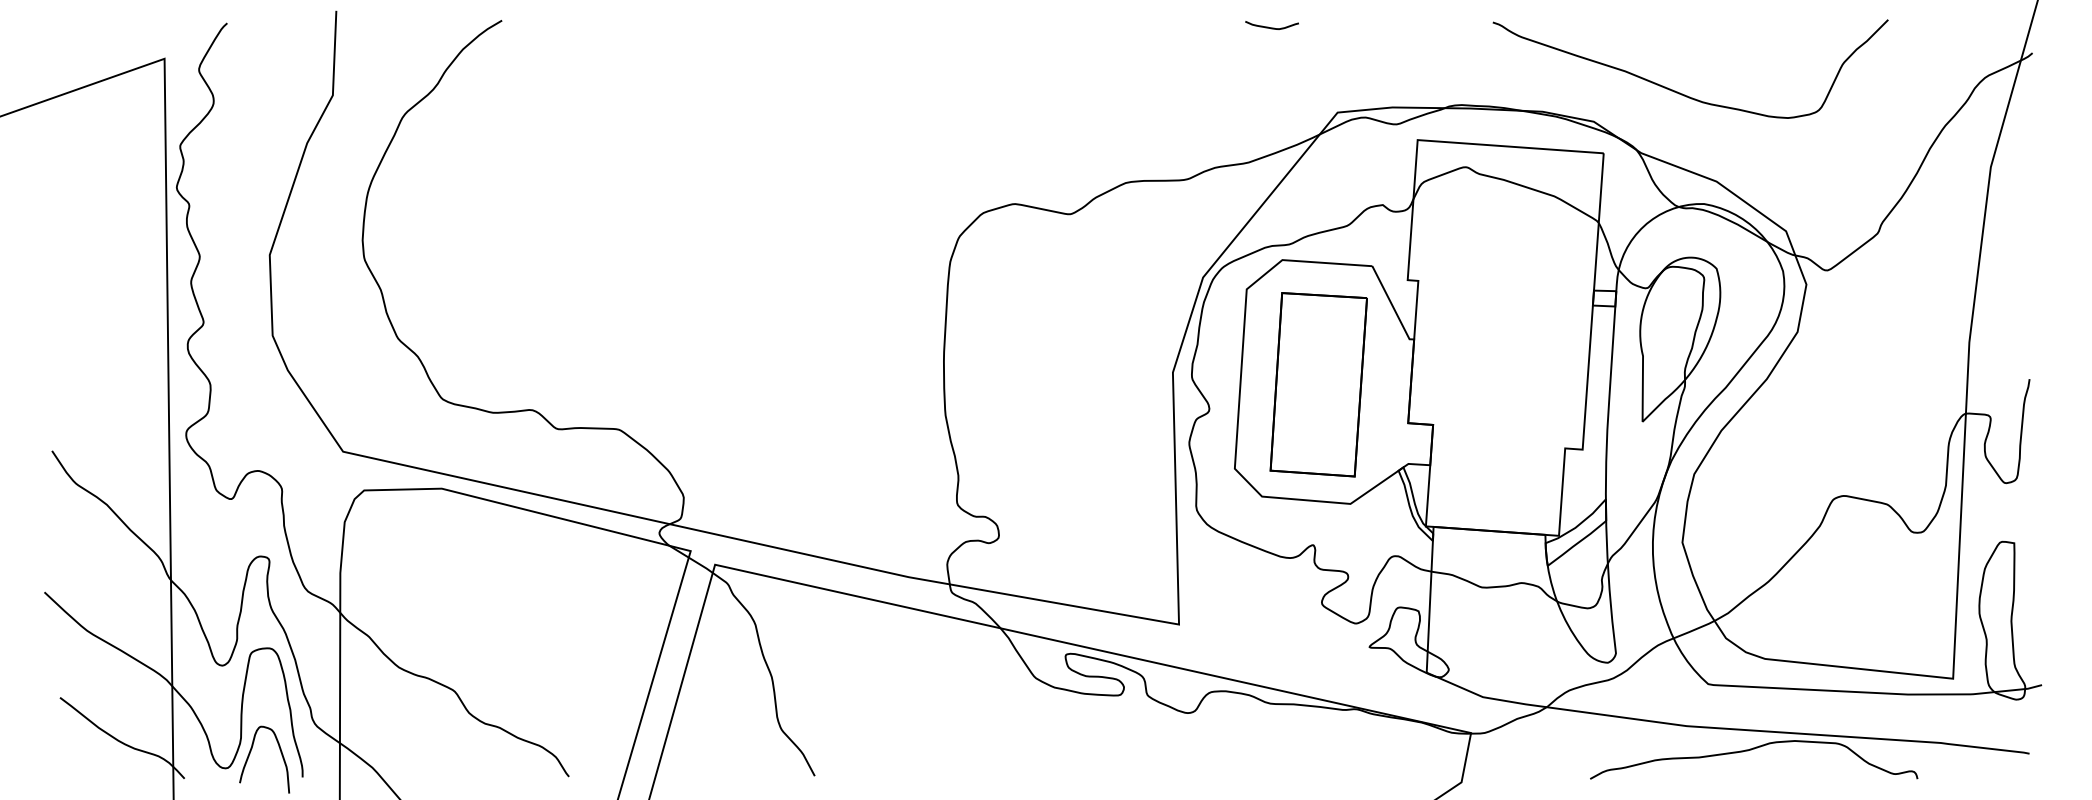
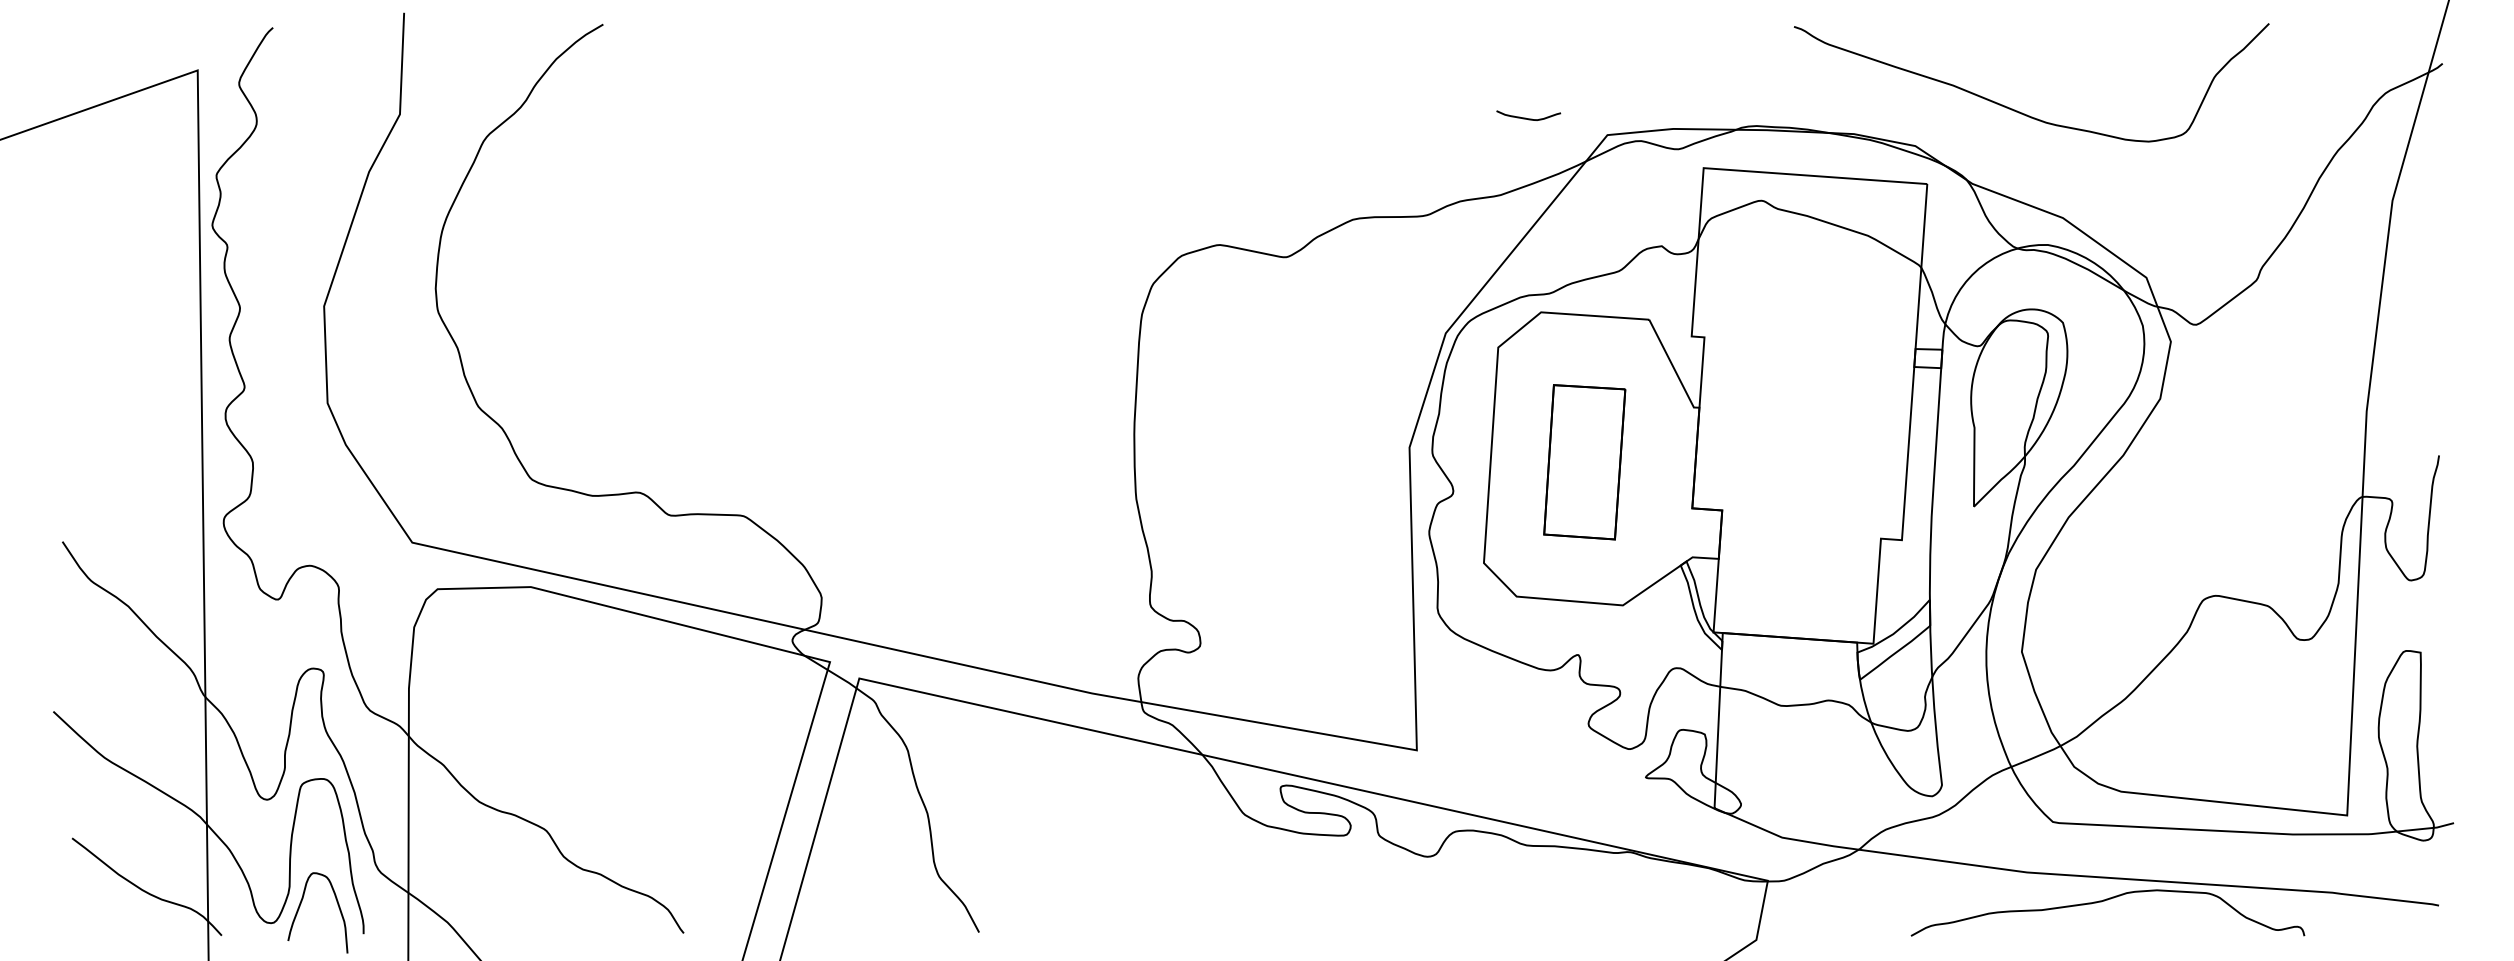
curve: (1271, 27) -> (1528, 118), moved
part: (1318, 384) -> (1584, 461), size x0.7

